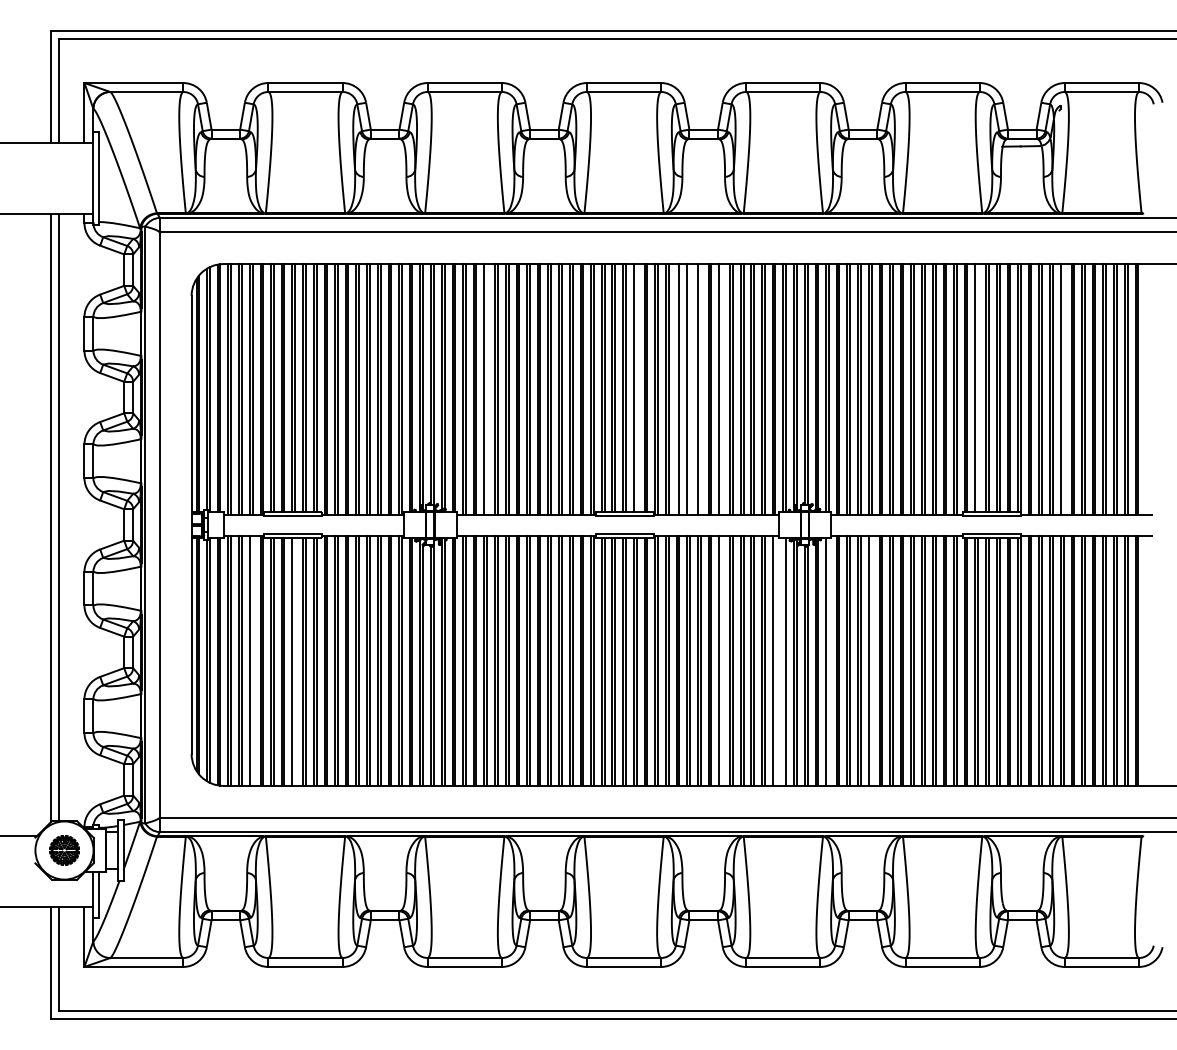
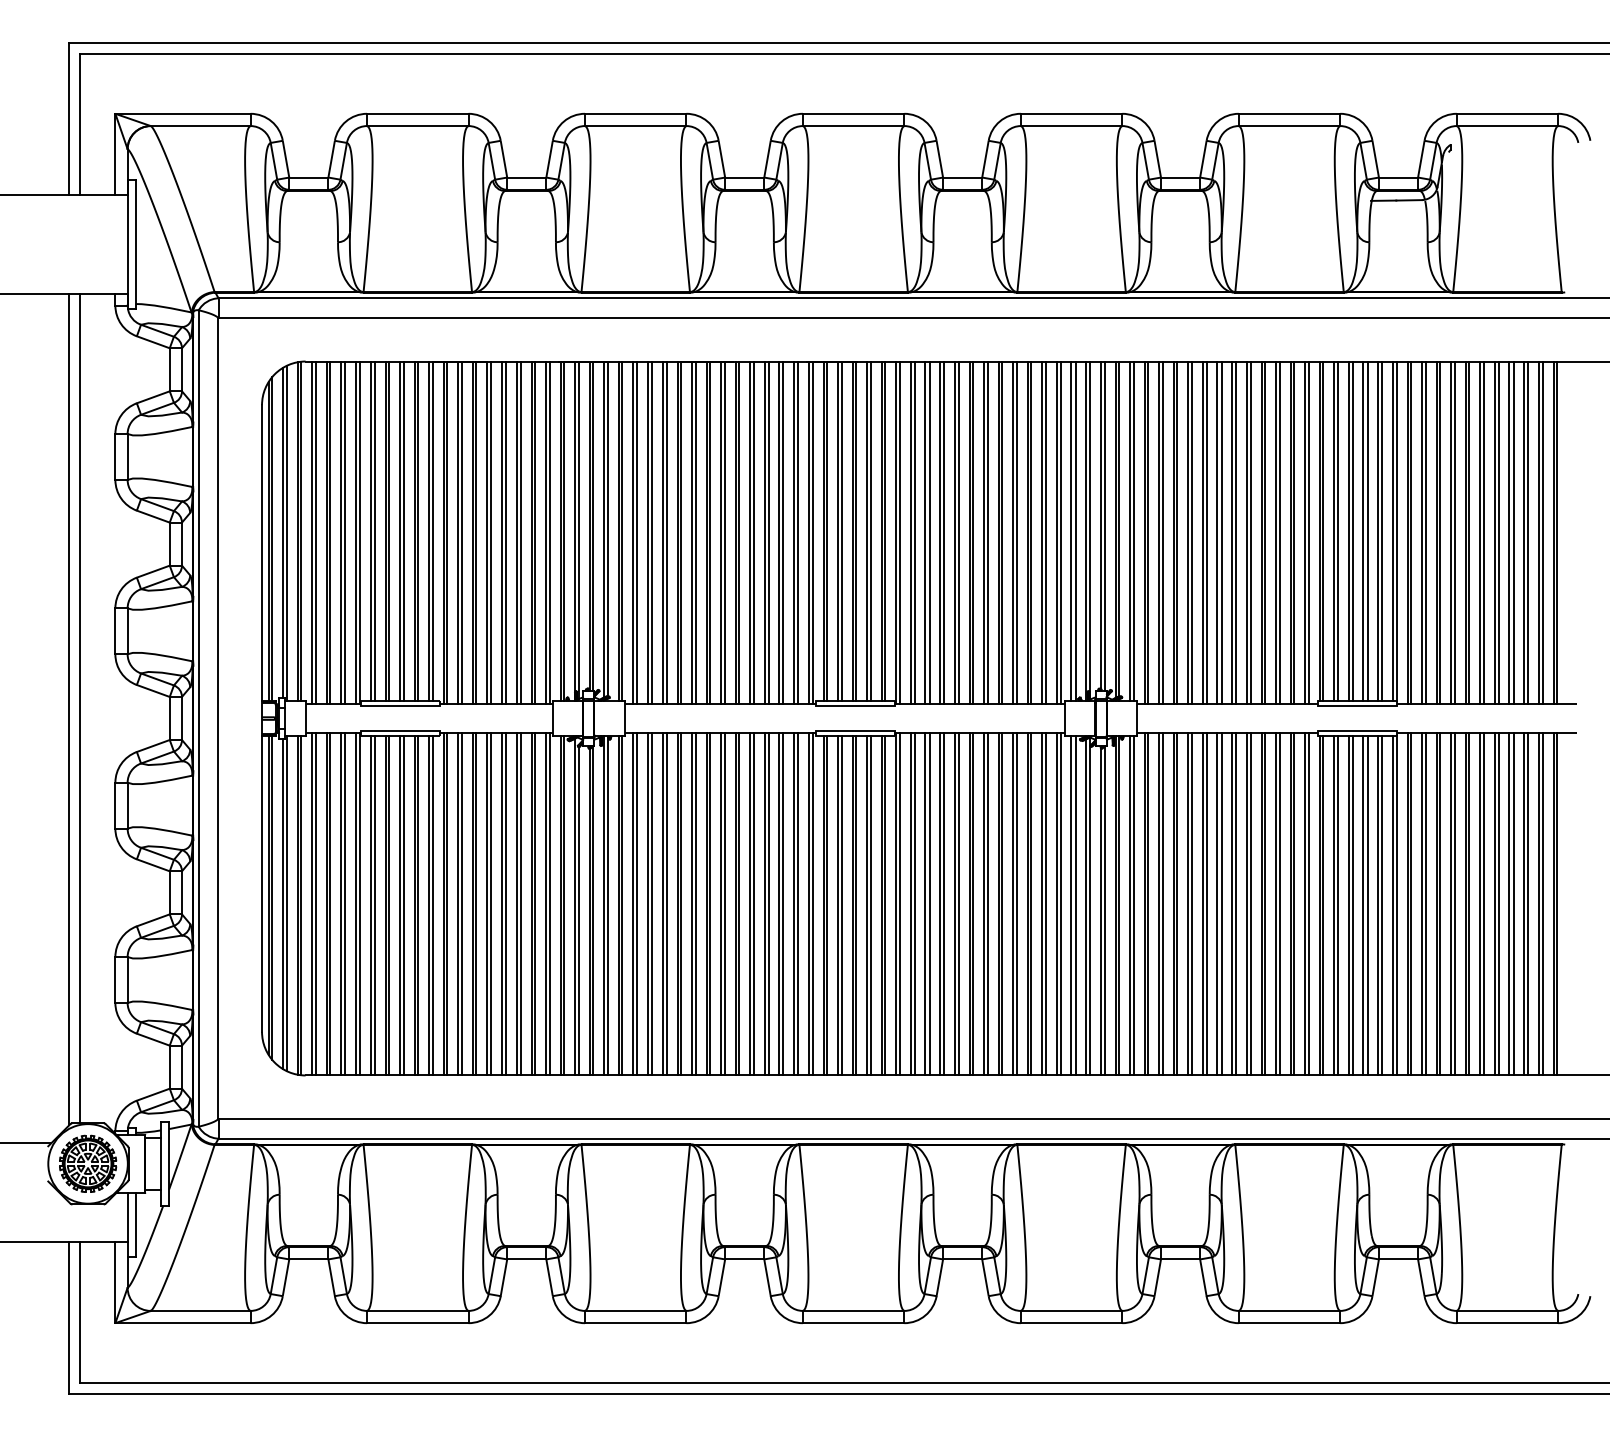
line: (637, 387) -> (871, 530), added
line: (978, 387) -> (1338, 530), added
line: (487, 389) -> (666, 532), added
line: (676, 389) -> (925, 532), added
line: (689, 389) -> (943, 532), added
line: (700, 389) -> (958, 532), added
line: (721, 389) -> (987, 532), added
line: (1063, 389) -> (1455, 532), added
line: (252, 660) -> (345, 903), added
line: (721, 660) -> (987, 903), added
line: (775, 660) -> (1060, 903), added
line: (871, 660) -> (1192, 903), added
line: (295, 661) -> (403, 905), added
line: (783, 661) -> (1071, 905), added
line: (828, 661) -> (1133, 905), added
part: (64, 850) -> (88, 1163), size x1.43

